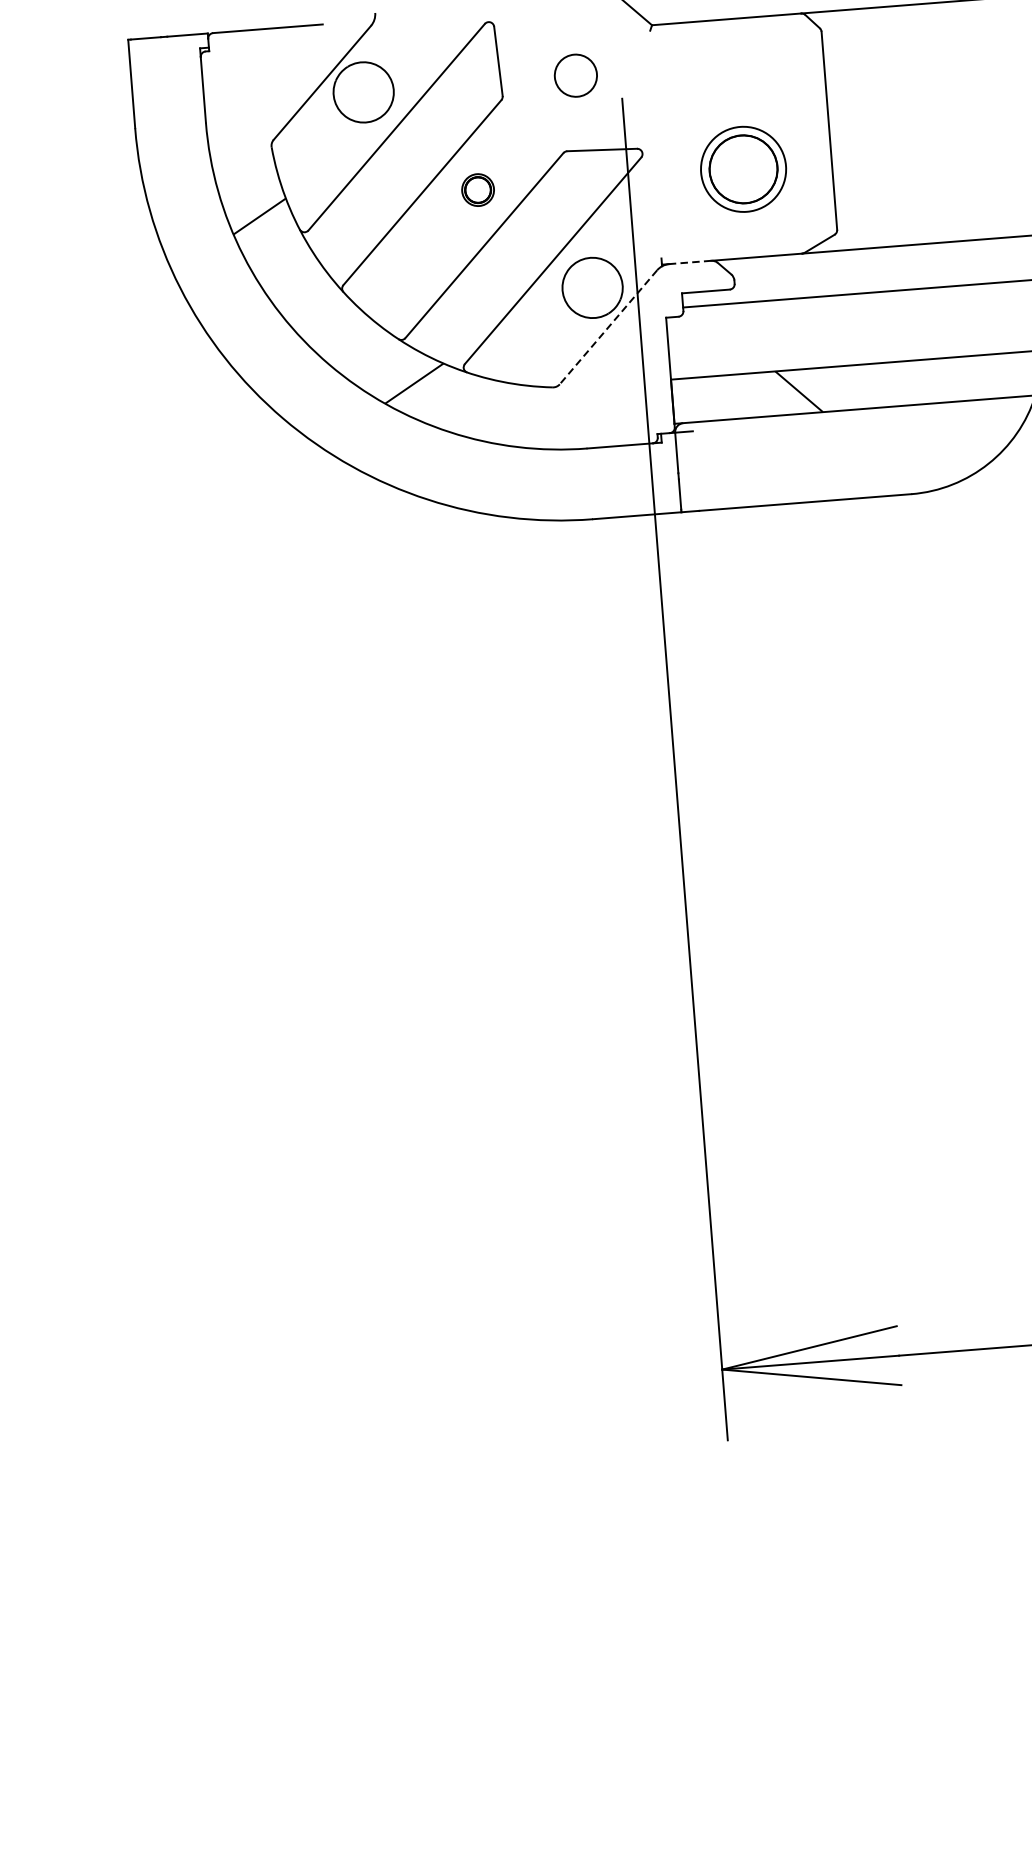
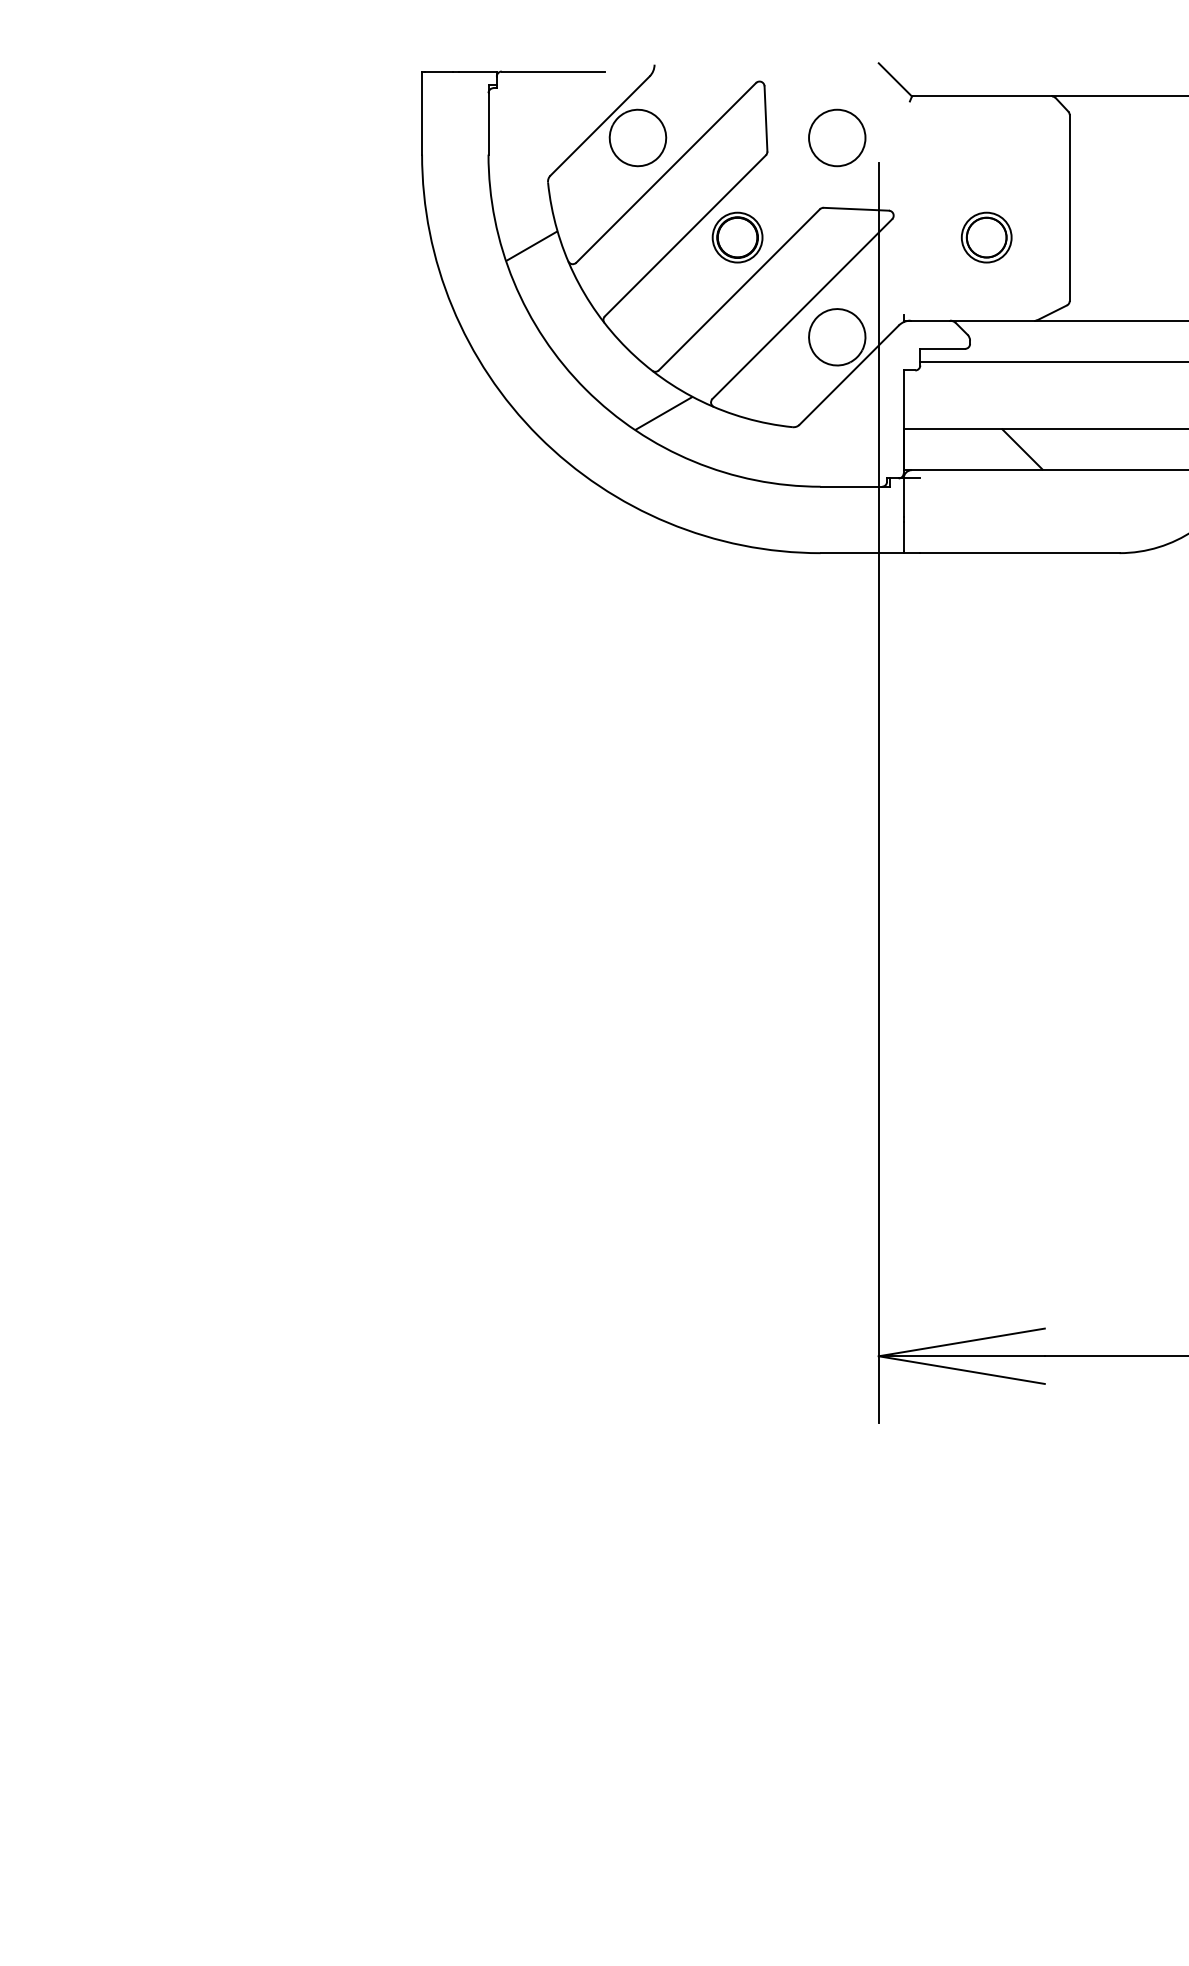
circle: (576, 75) -> (837, 137), size x1.43
part: (743, 169) -> (986, 237), size x0.62
part: (478, 190) -> (737, 237), size x1.67
line: (690, 262) -> (930, 320), dashed -> solid
line: (607, 327) -> (848, 375), dashed -> solid

